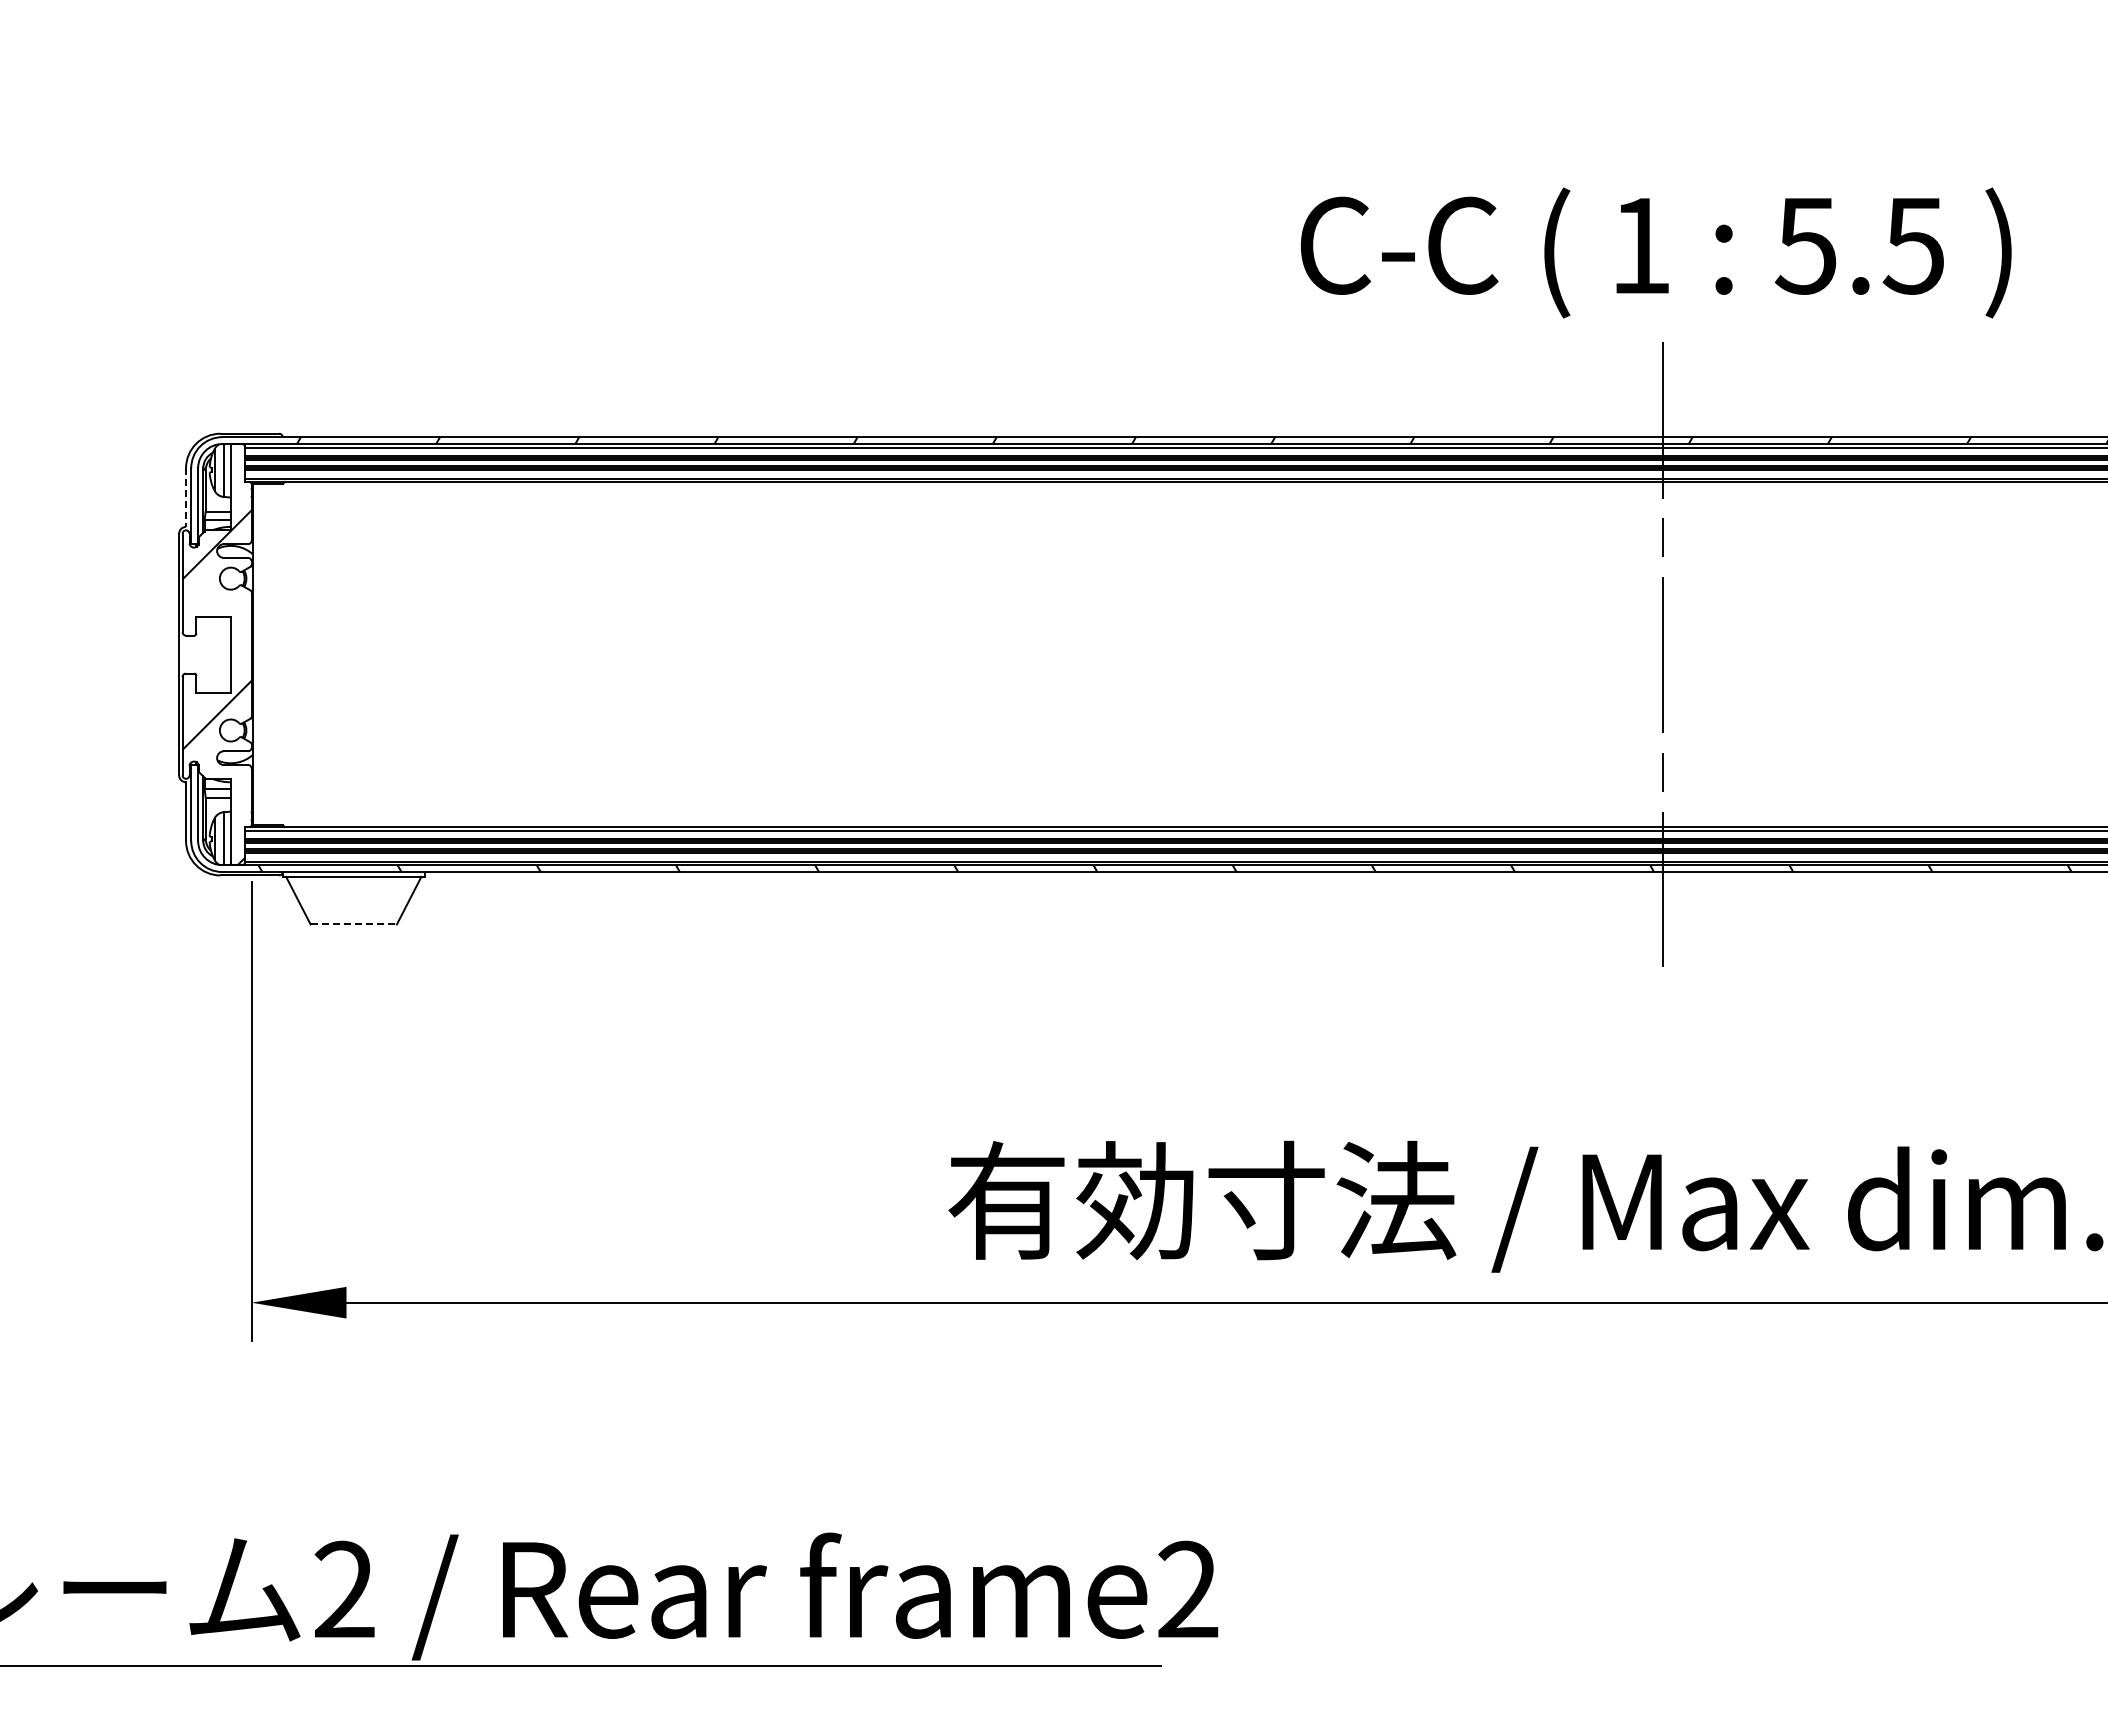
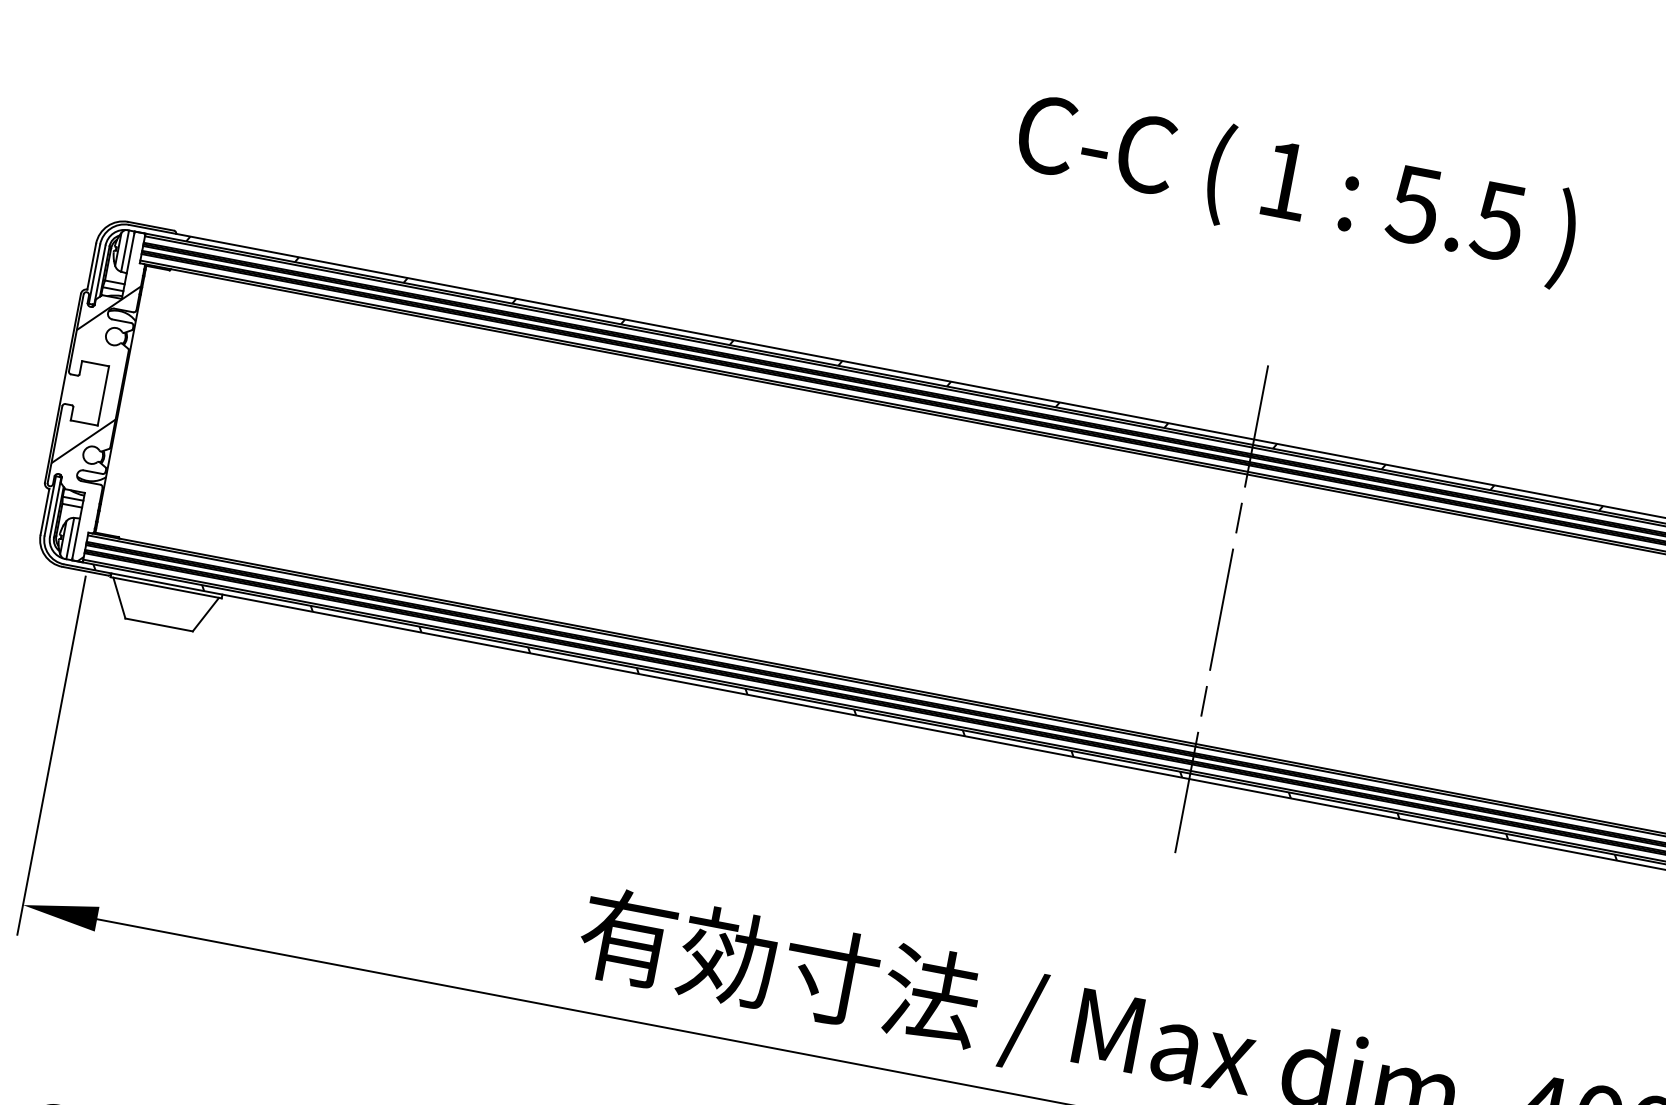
text: (1655, 252) -> (1295, 187), moved
line: (186, 498) -> (91, 267), dashed -> solid
line: (354, 924) -> (159, 625), dashed -> solid

